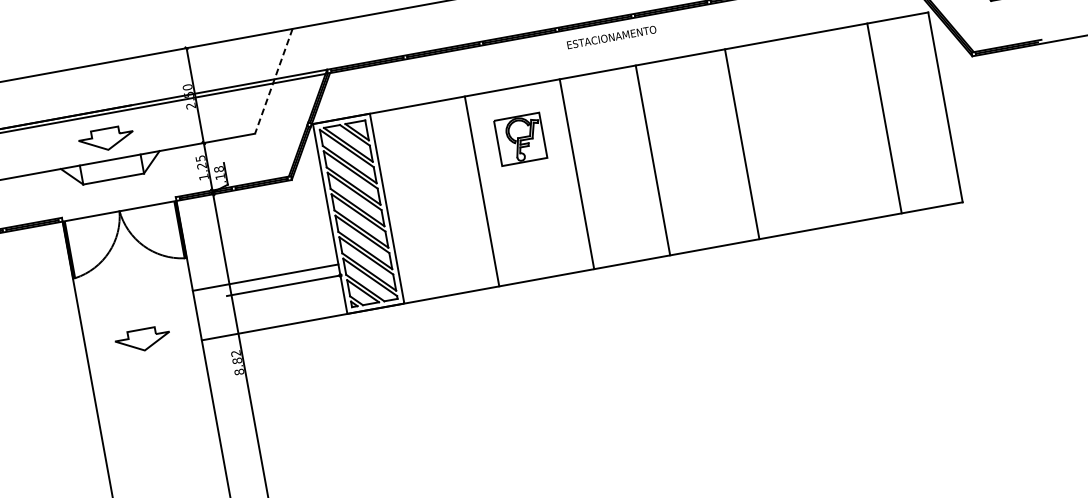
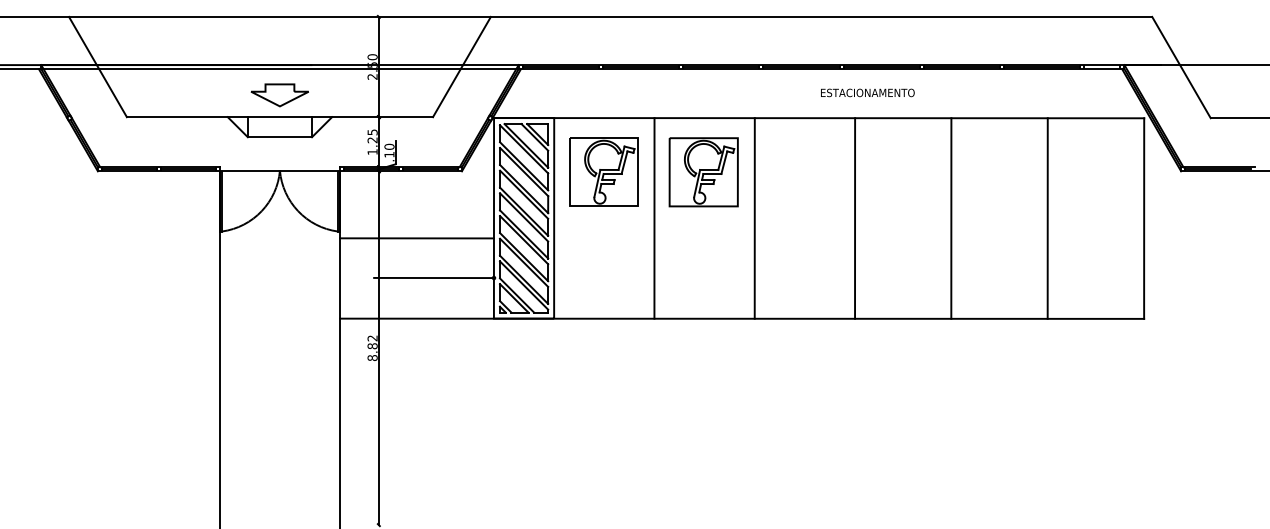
text: (611, 37) -> (867, 92), moved
line: (273, 81) -> (461, 67), dashed -> solid
line: (884, 118) -> (1047, 218), moved
part: (520, 139) -> (703, 172), size x1.43
line: (742, 144) -> (951, 218), moved
part: (425, 155) -> (603, 171), added
line: (653, 160) -> (855, 218), moved
text: (218, 168) -> (389, 146), .18 -> .10
line: (265, 277) -> (416, 238), moved
part: (142, 340) -> (279, 307), removed

